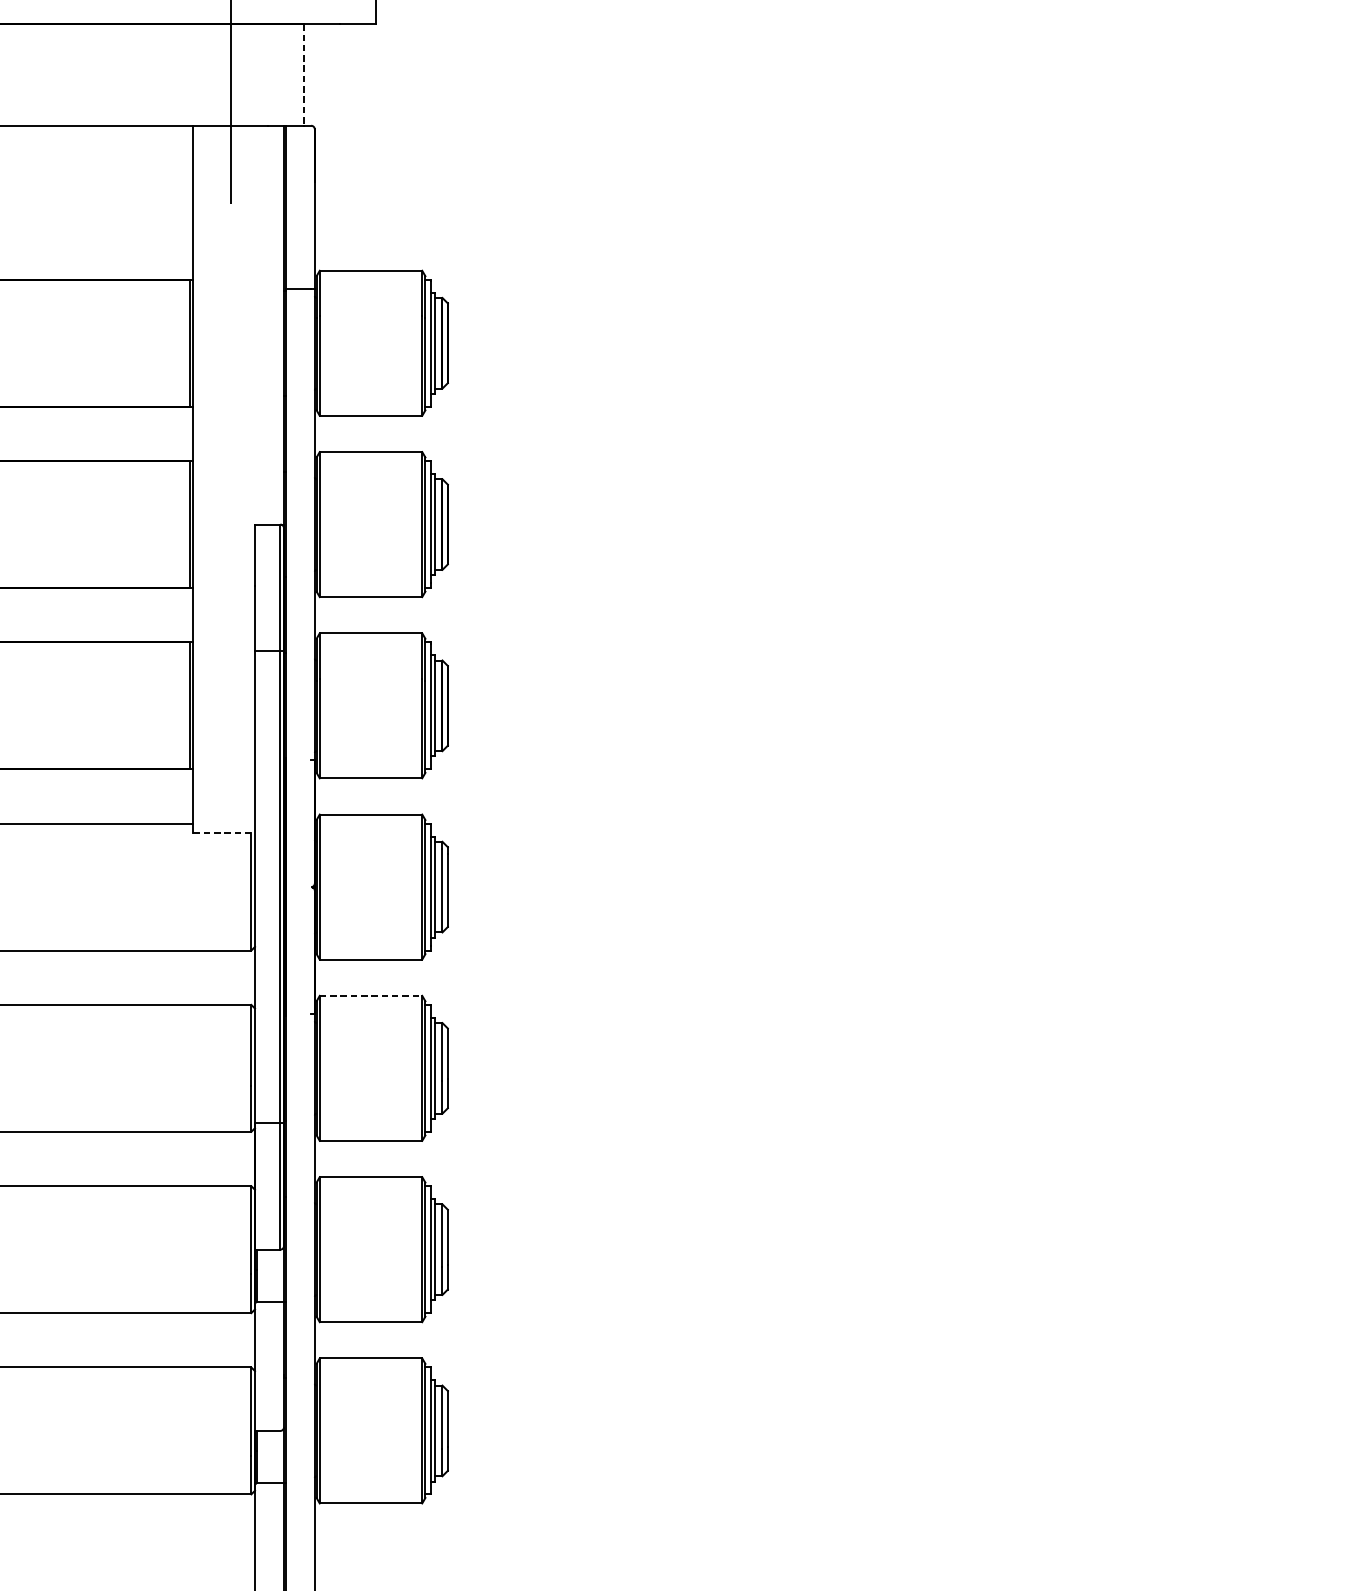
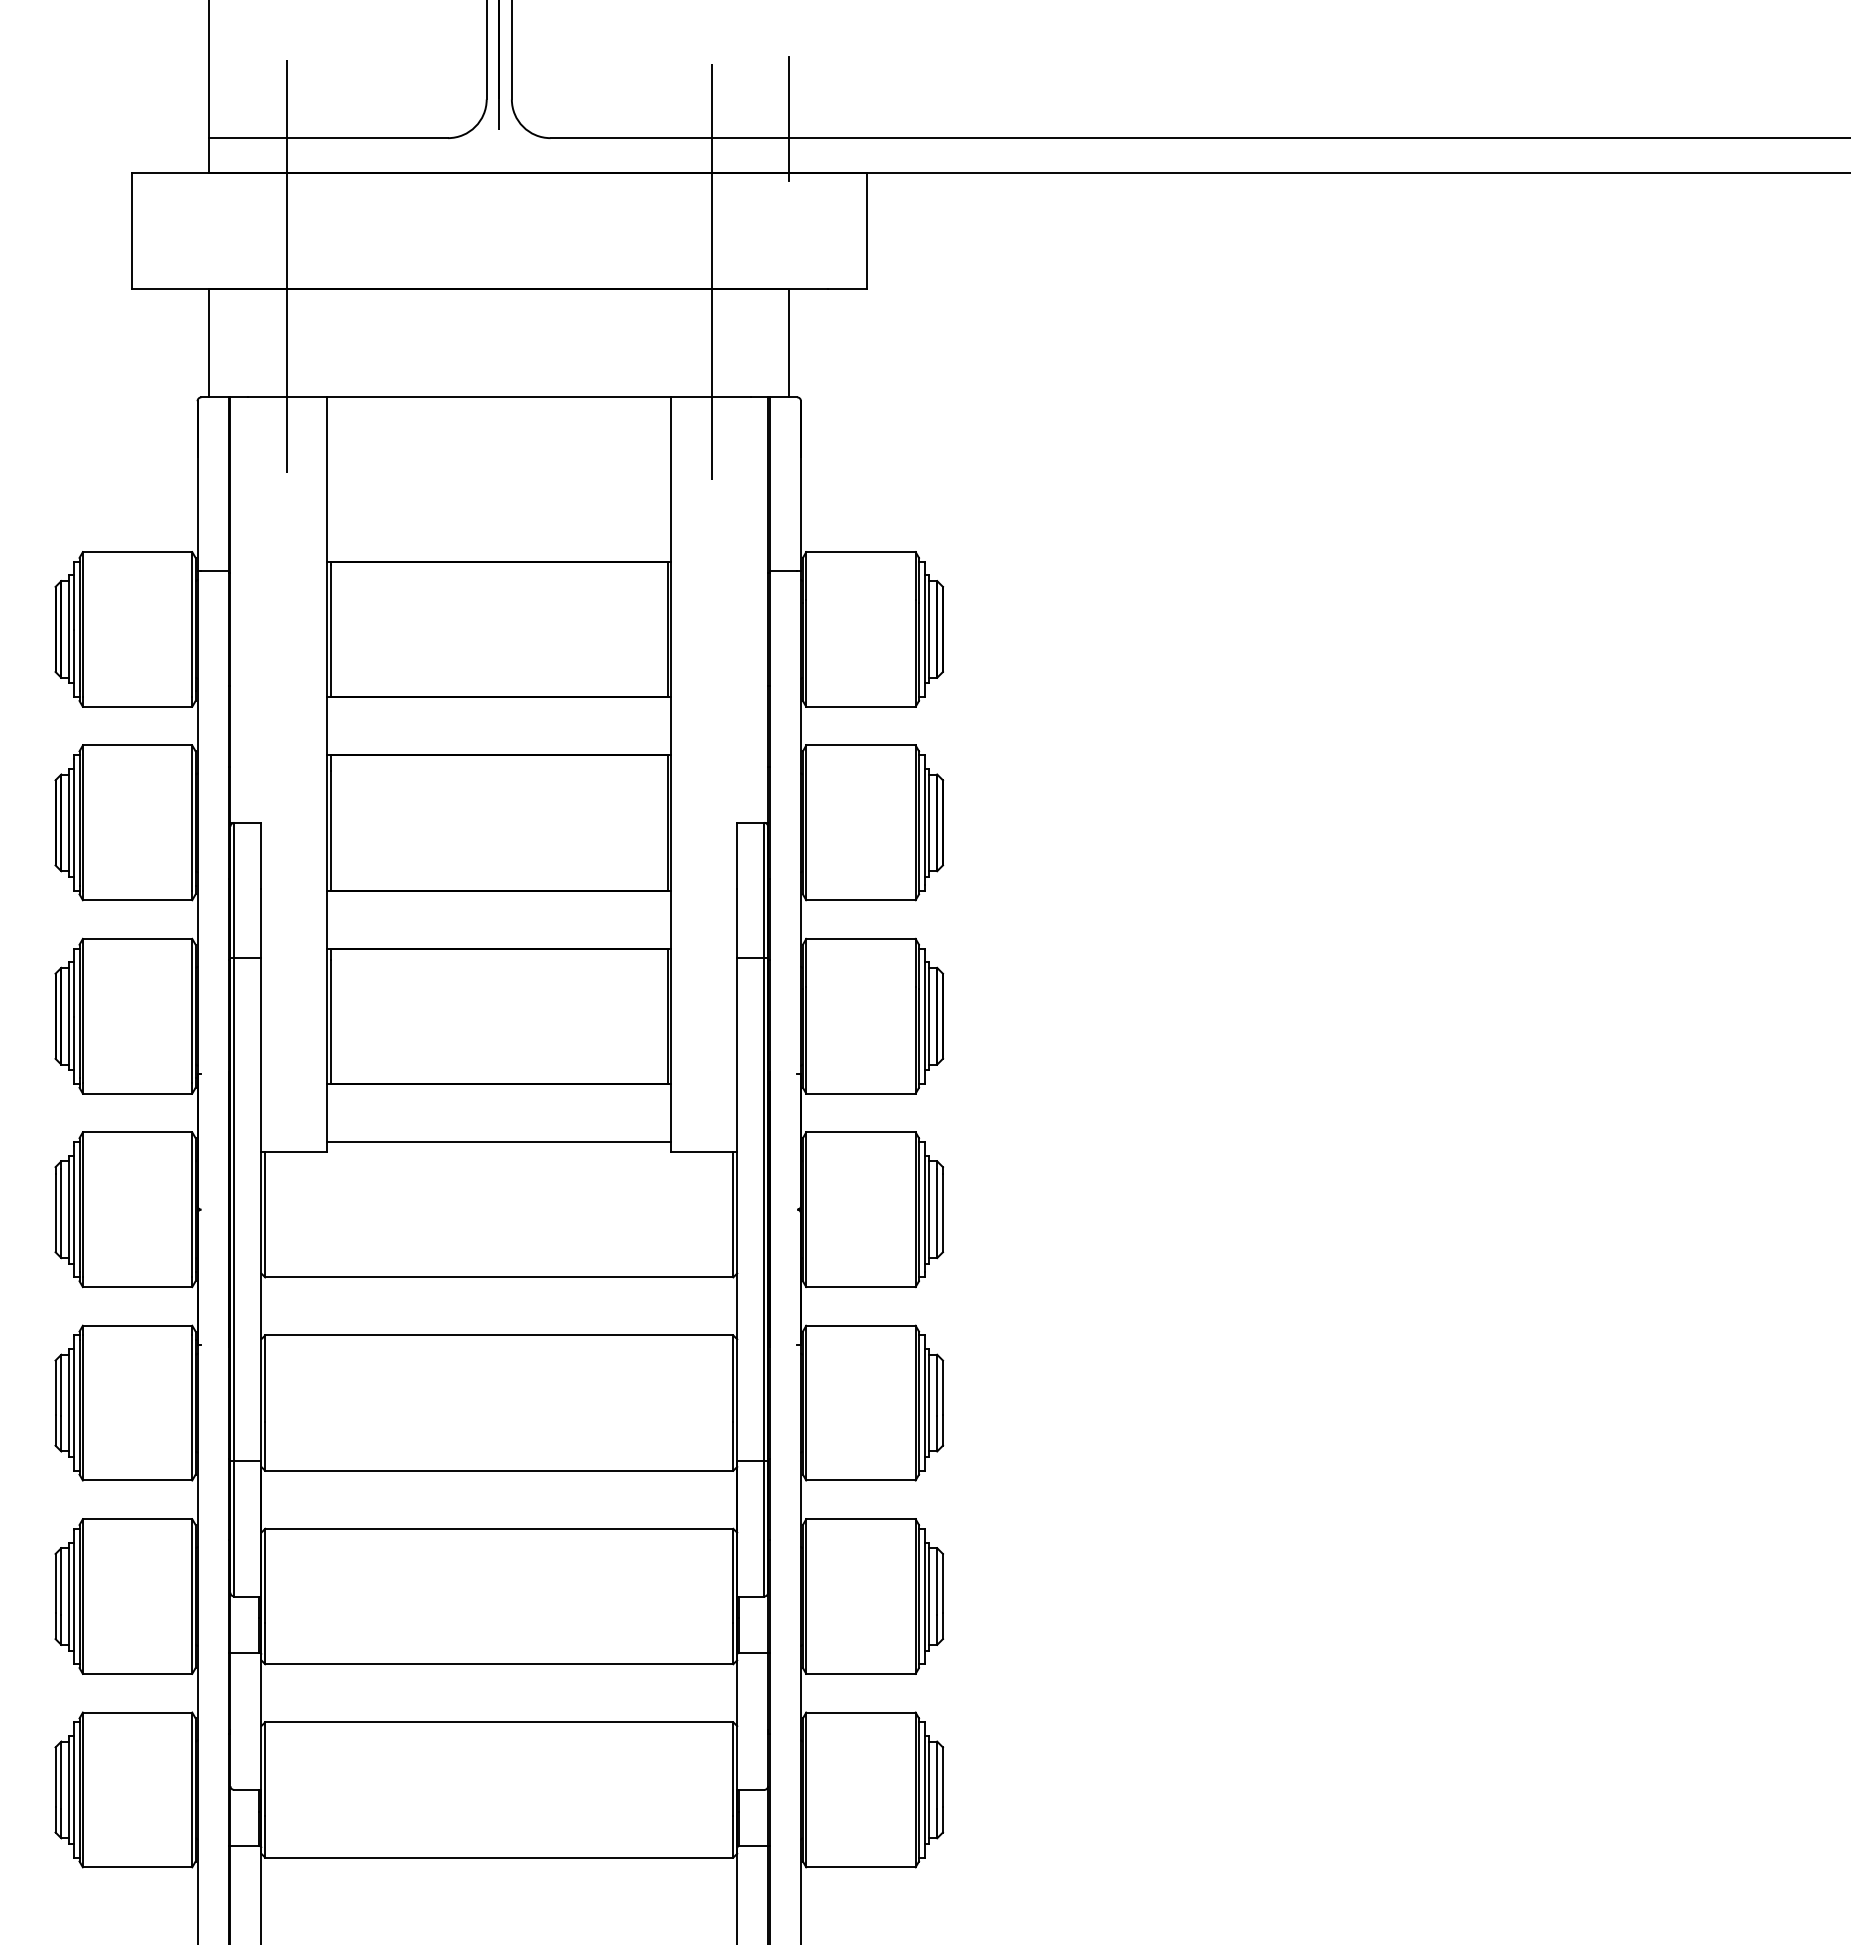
line: (304, 75) -> (789, 343), dashed -> solid
line: (224, 832) -> (704, 1151), dashed -> solid
line: (370, 995) -> (860, 1325), dashed -> solid

